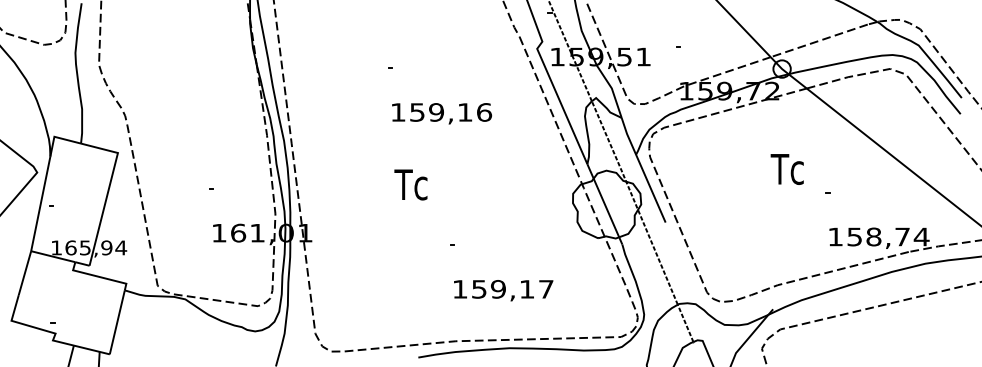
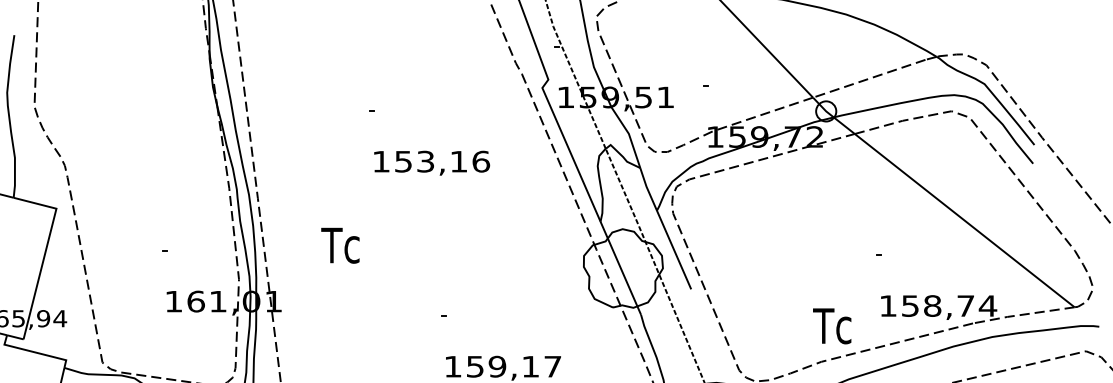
text: (436, 112) -> (425, 161), 159,16 -> 153,16
text: (786, 169) -> (831, 326), moved
text: (410, 184) -> (339, 245), moved

